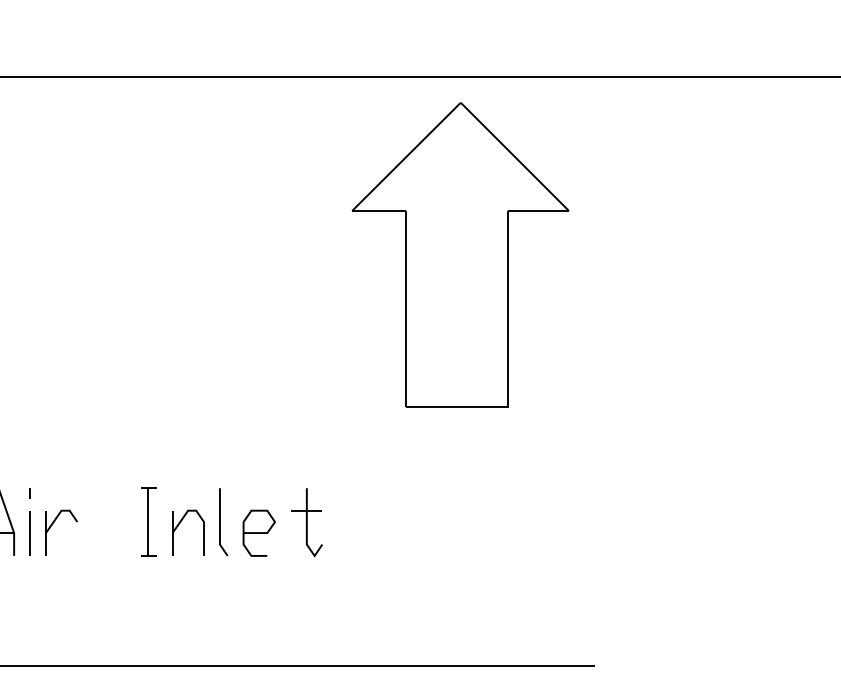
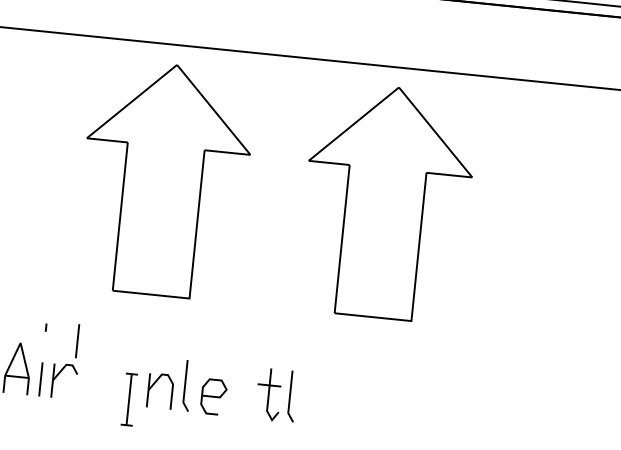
part: (166, 254) -> (165, 179), added
line: (72, 478) -> (77, 341), added
line: (29, 493) -> (45, 327), moved
part: (148, 521) -> (129, 399), moved
part: (306, 522) -> (268, 394), moved
line: (359, 522) -> (290, 396), added

